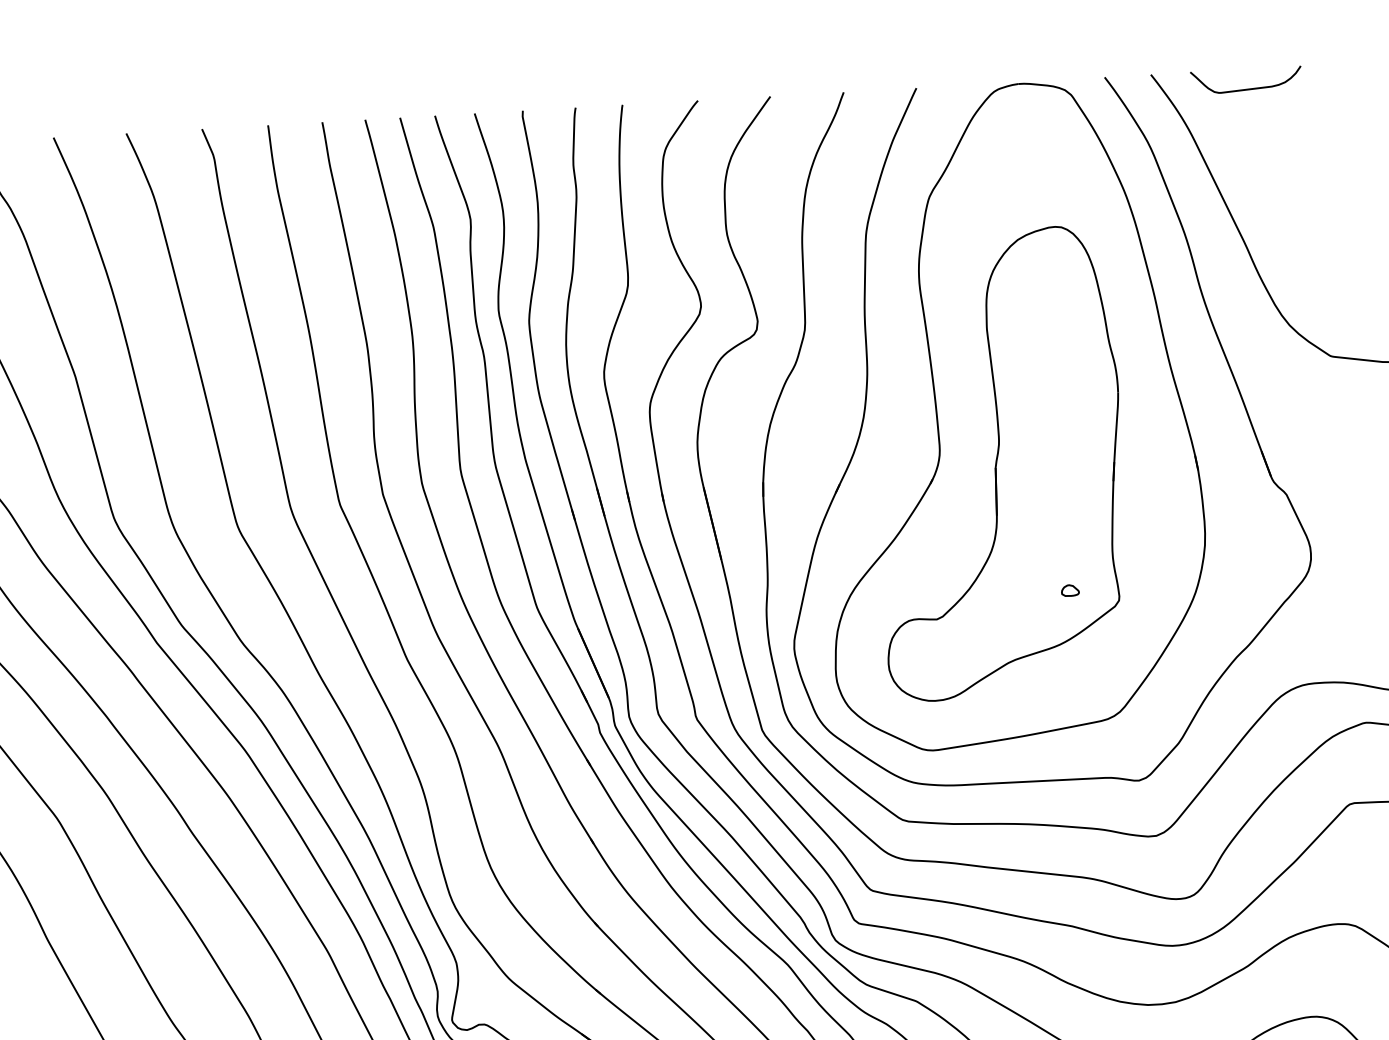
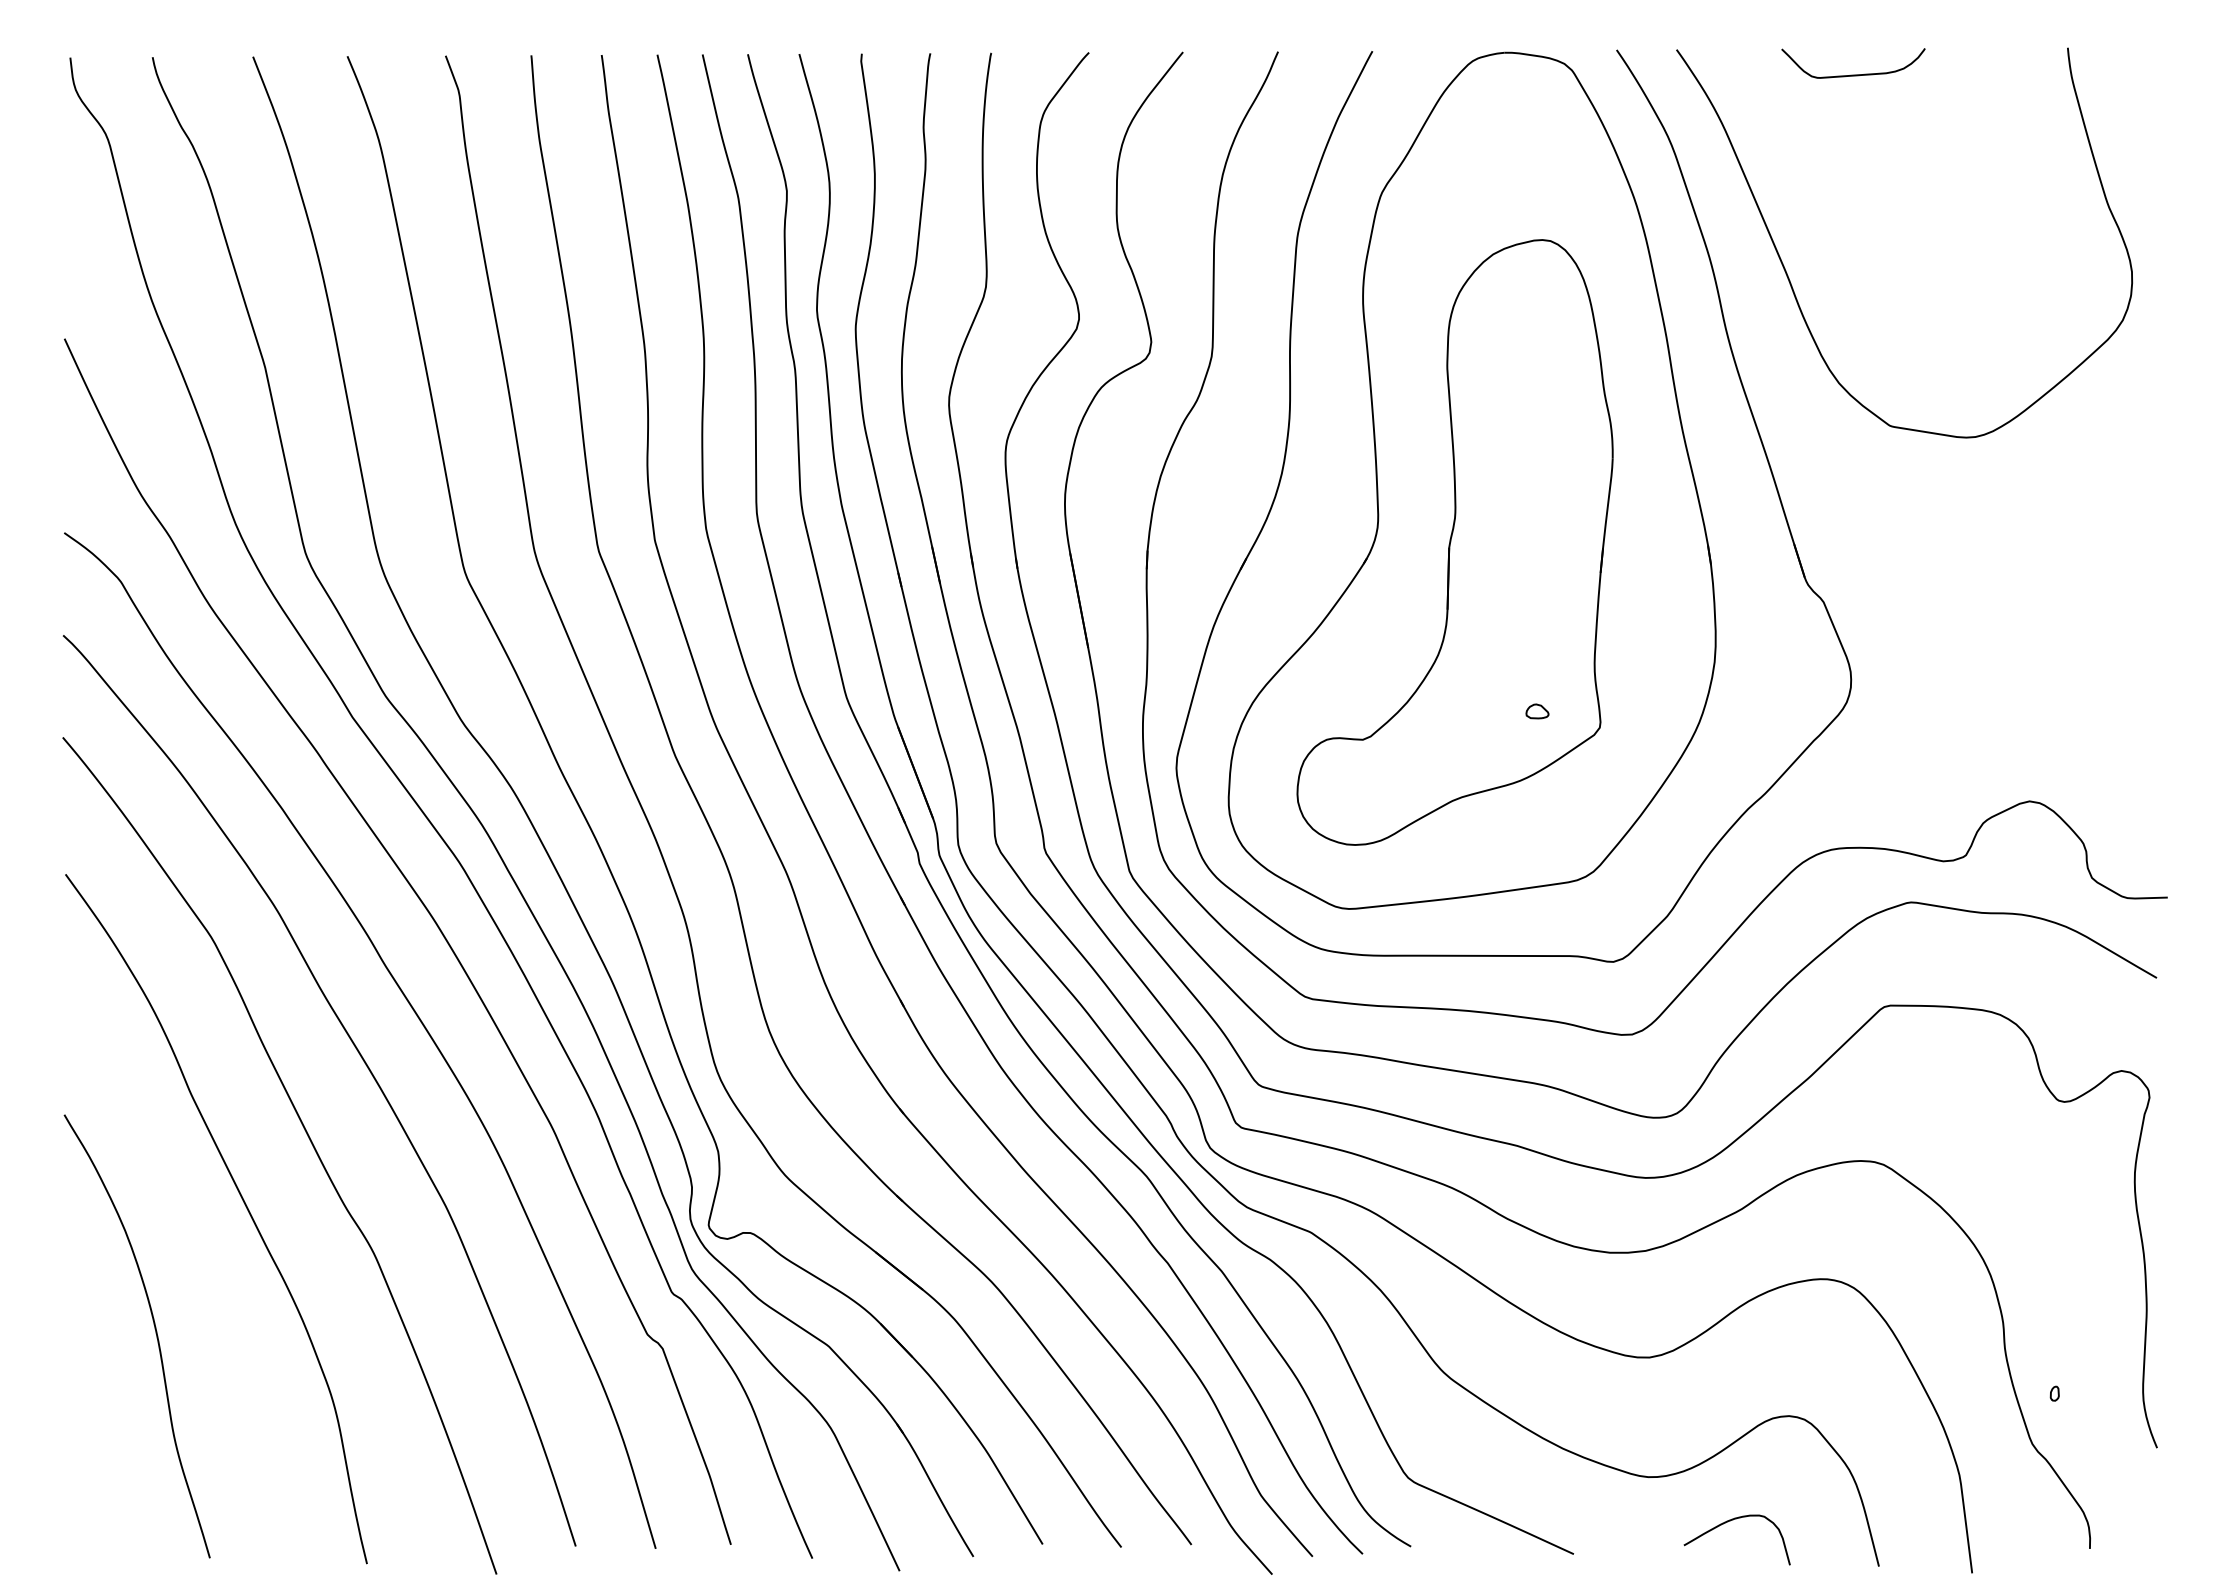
curve: (1246, 88) -> (1853, 74), moved

